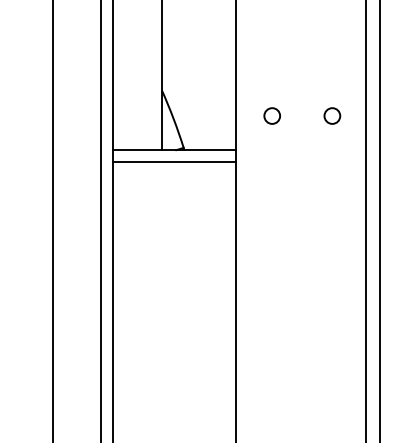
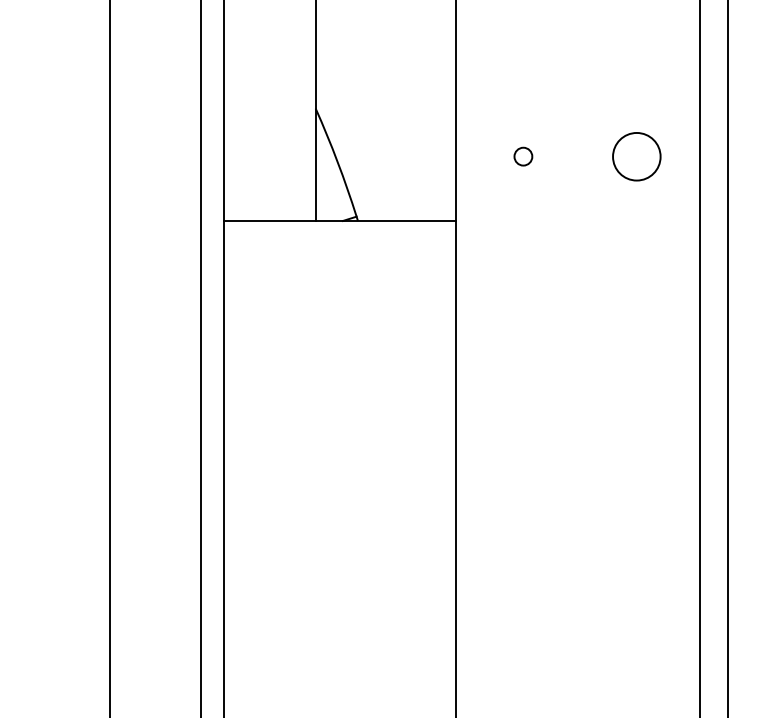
circle: (271, 115) -> (522, 155), size x0.6
circle: (332, 115) -> (637, 155), size x1.6
line: (174, 162) -> (339, 244), removed

